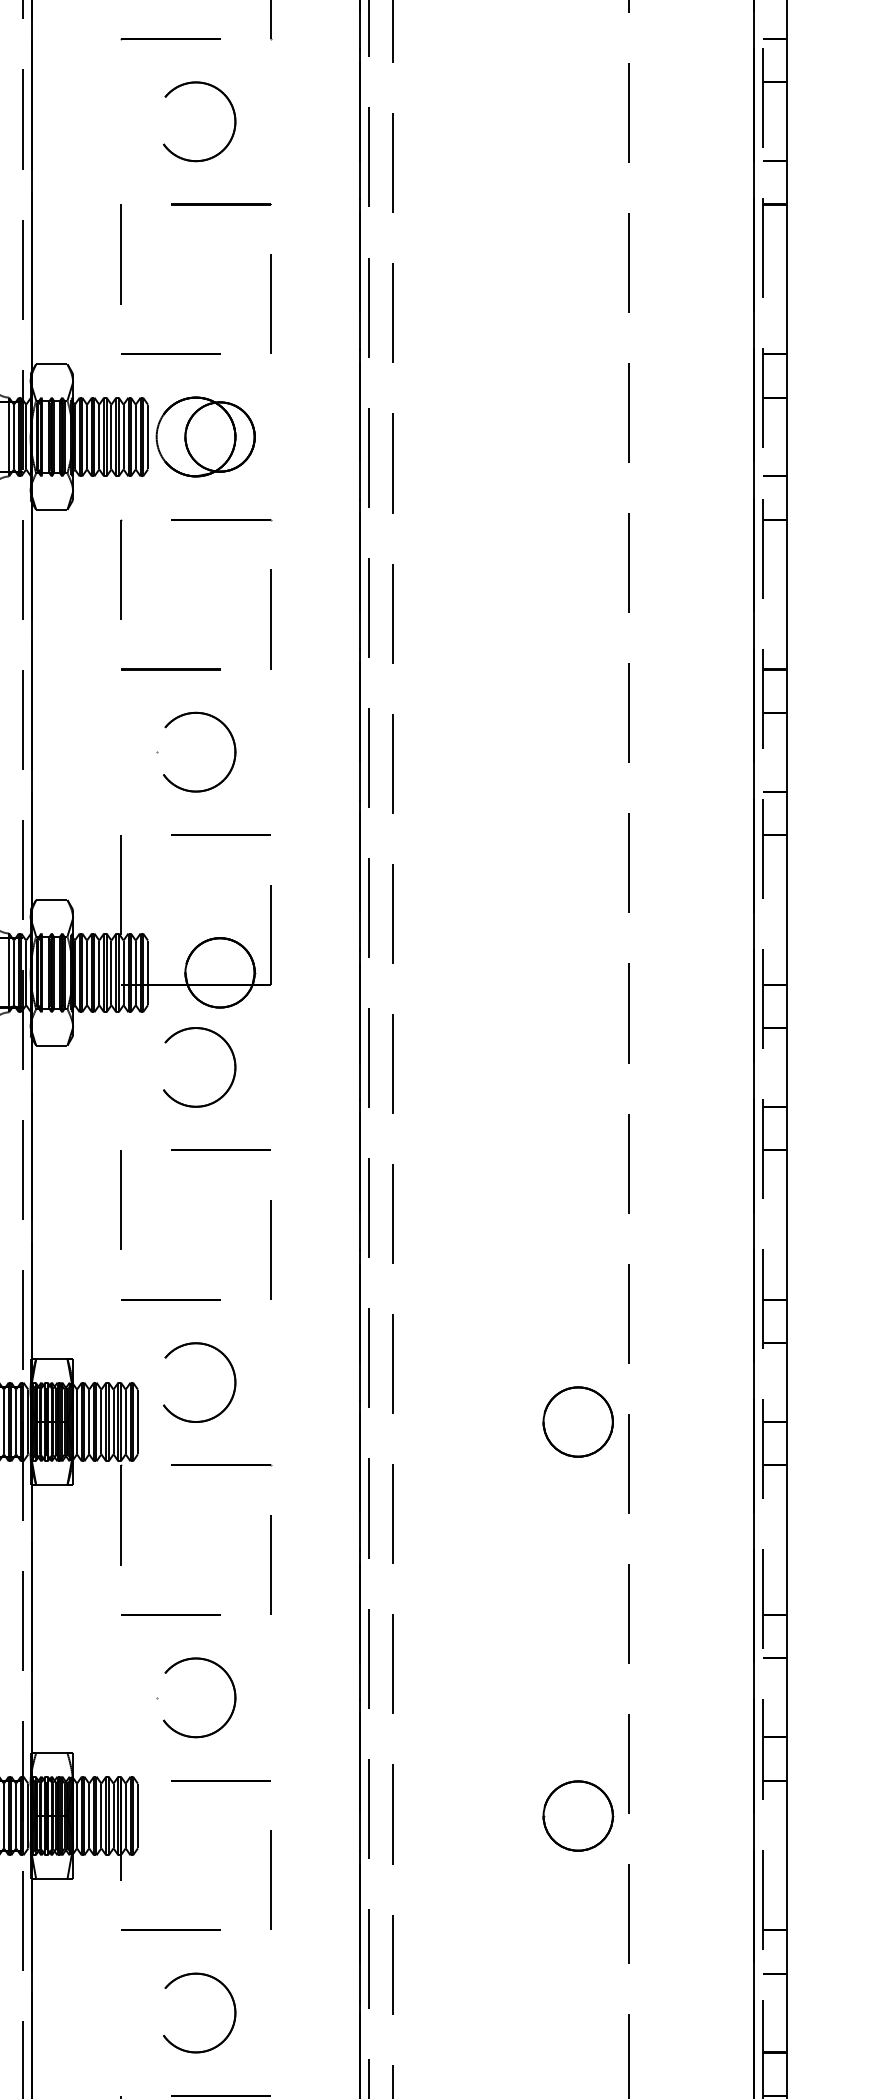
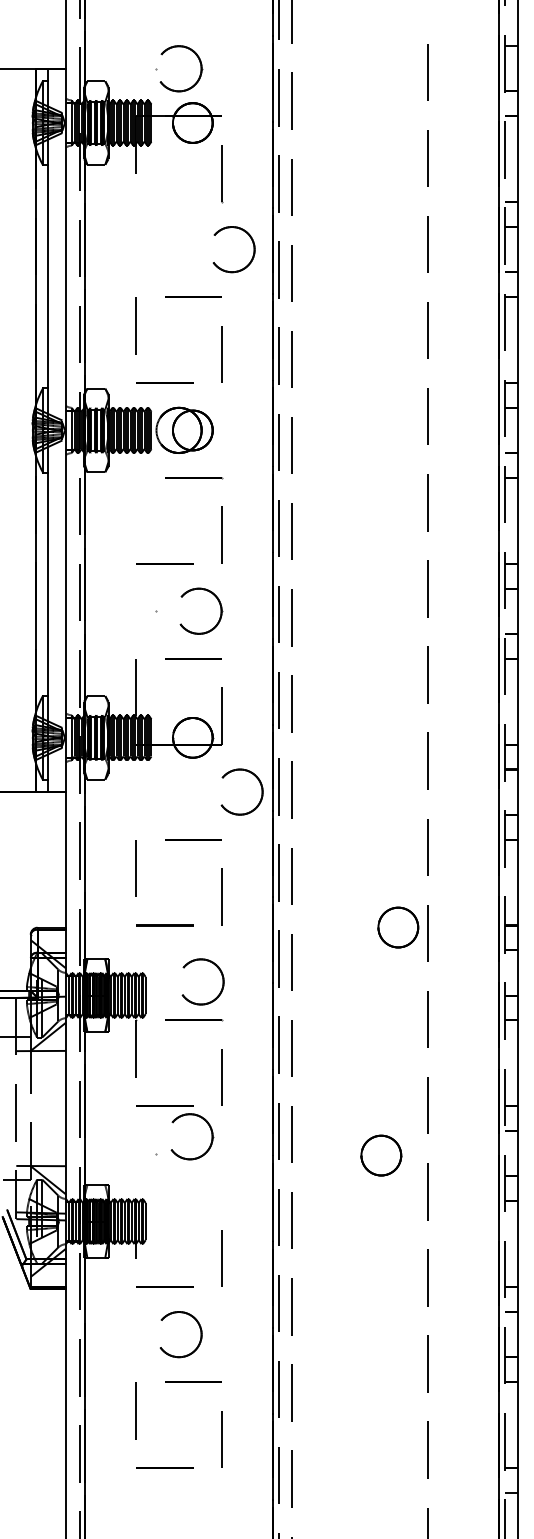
line: (170, 39) -> (164, 202), removed
part: (231, 111) -> (252, 243), moved
line: (121, 567) -> (136, 505), removed
part: (231, 742) -> (219, 605), moved
part: (229, 1052) -> (259, 783), moved
part: (229, 1367) -> (220, 973), moved
part: (578, 1421) -> (398, 927), moved
part: (231, 1686) -> (210, 1130), moved
line: (221, 1779) -> (193, 1200), removed
part: (578, 1815) -> (381, 1155), moved

